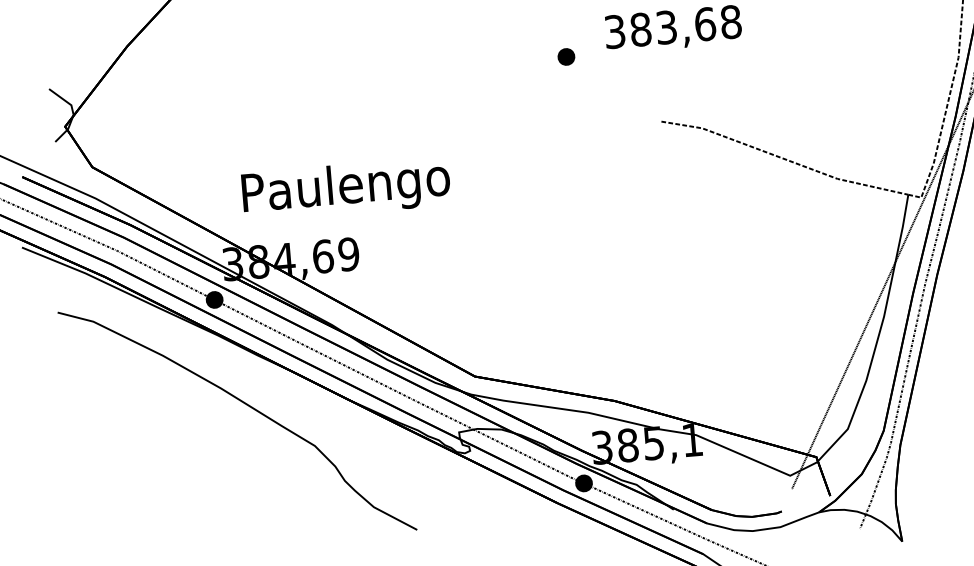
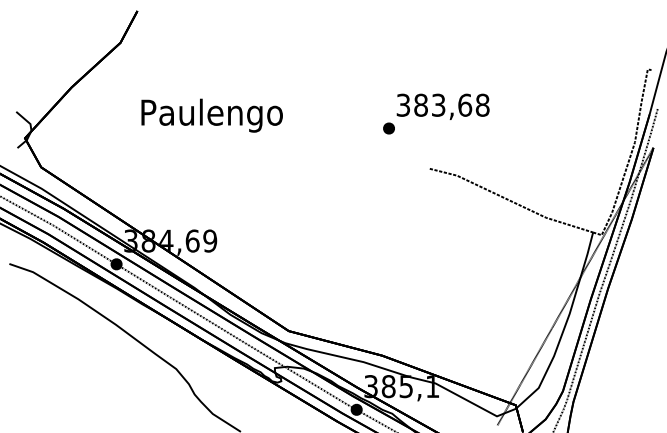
part: (565, 56) -> (388, 128), moved
text: (345, 188) -> (211, 115), moved

